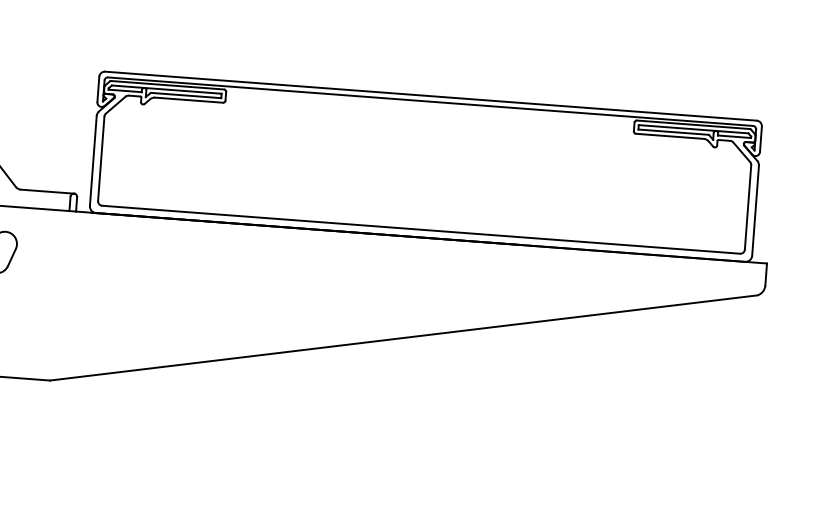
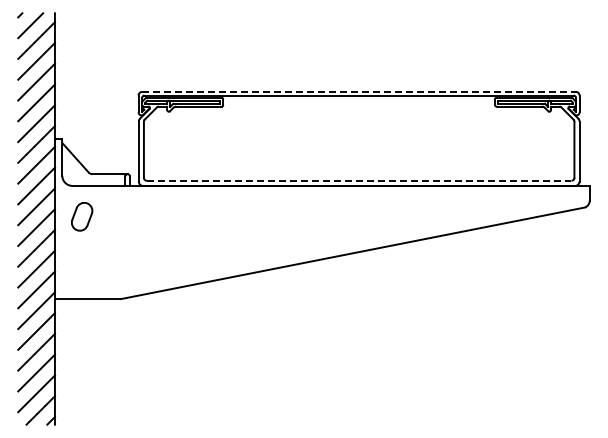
line: (431, 95) -> (359, 91), solid -> dashed
line: (421, 229) -> (359, 180), solid -> dashed

